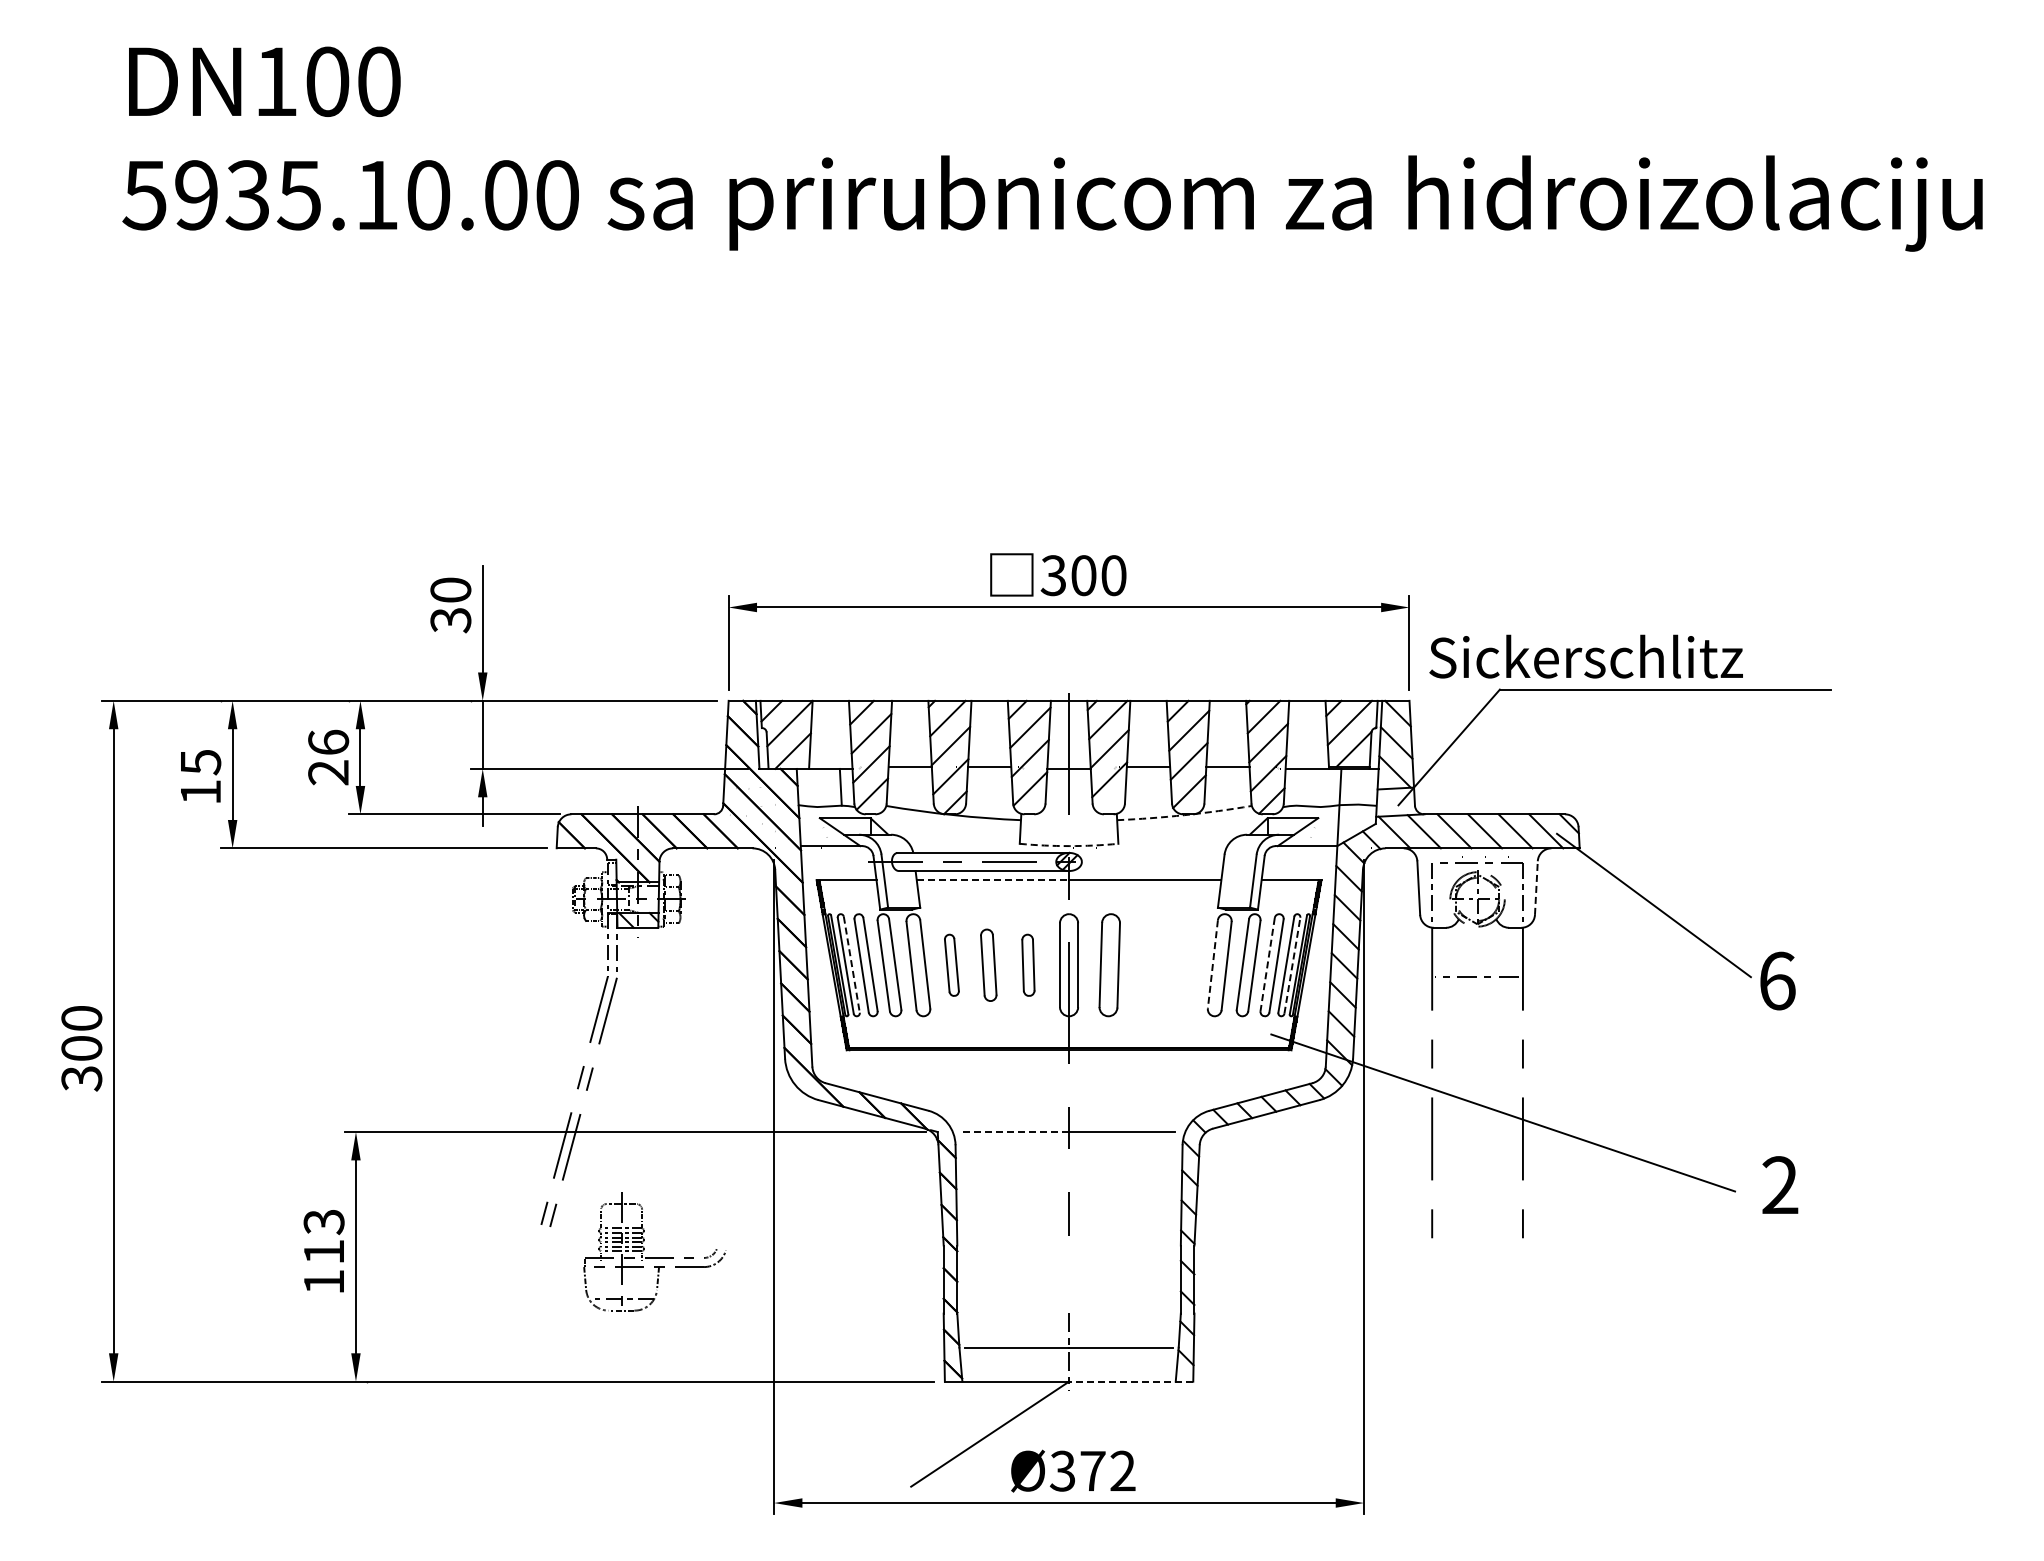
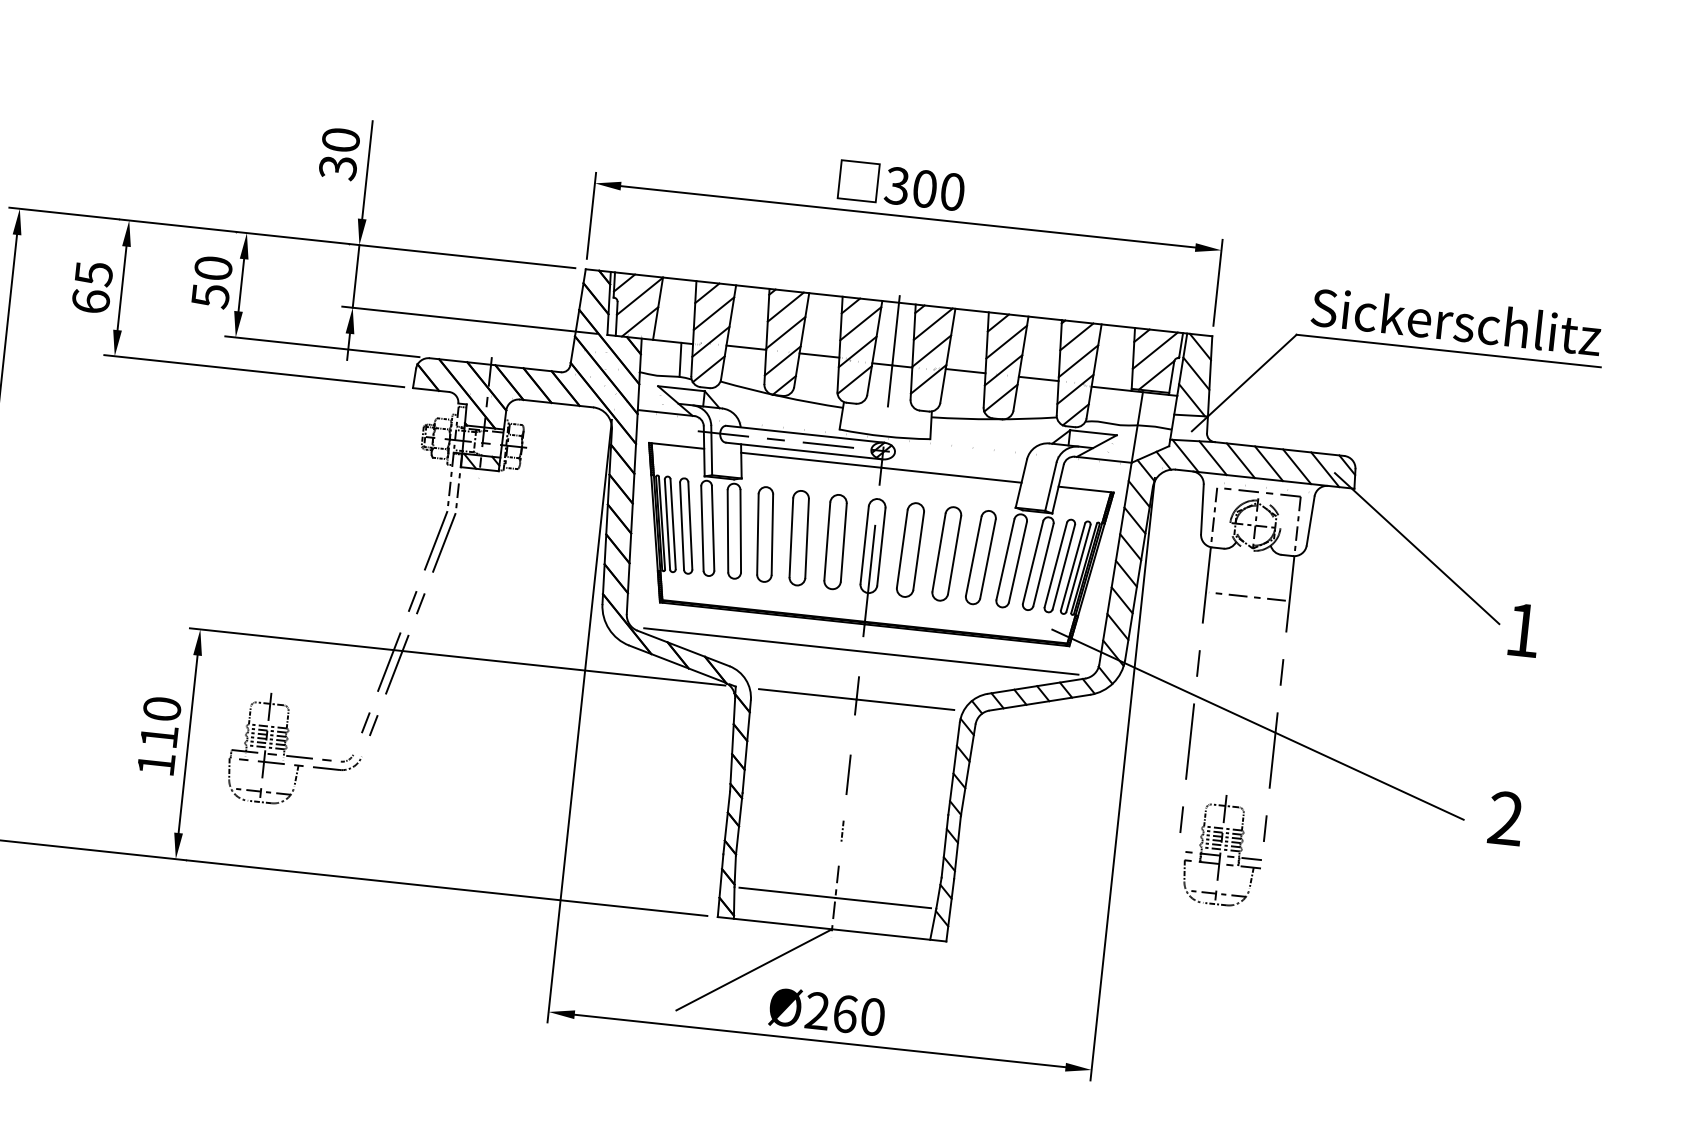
text: (1585, 656) -> (1455, 320), moved
text: (328, 757) -> (211, 282), 26 -> 50
text: (200, 791) -> (90, 300), 15 -> 65
arc: (1184, 815) -> (993, 419), dashed -> solid
arc: (1069, 846) -> (885, 436), dashed -> solid
line: (993, 880) -> (811, 460), dashed -> solid
line: (1536, 888) -> (1310, 521), dashed -> solid
line: (851, 964) -> (672, 523), dashed -> solid
line: (1212, 964) -> (1005, 559), dashed -> solid
part: (951, 965) -> (764, 534), size x1.67
part: (988, 965) -> (798, 538), size x1.43
part: (1028, 965) -> (835, 542), size x1.67
part: (1149, 965) -> (947, 554), added
part: (1185, 965) -> (980, 557), added
line: (1267, 965) -> (1055, 565), dashed -> solid
line: (1292, 965) -> (1078, 568), dashed -> solid
text: (1777, 980) -> (1523, 629), 6 -> 1
line: (1068, 1079) -> (861, 651), added
line: (1016, 1132) -> (808, 694), dashed -> solid
text: (323, 1222) -> (161, 709), 113 -> 110
part: (654, 1251) -> (295, 750), moved
part: (1480, 1251) -> (1223, 849), added
line: (1069, 1275) -> (842, 831), added
line: (1130, 1381) -> (888, 935), dashed -> solid
text: (1092, 1470) -> (844, 1013), Ø372 -> Ø260

